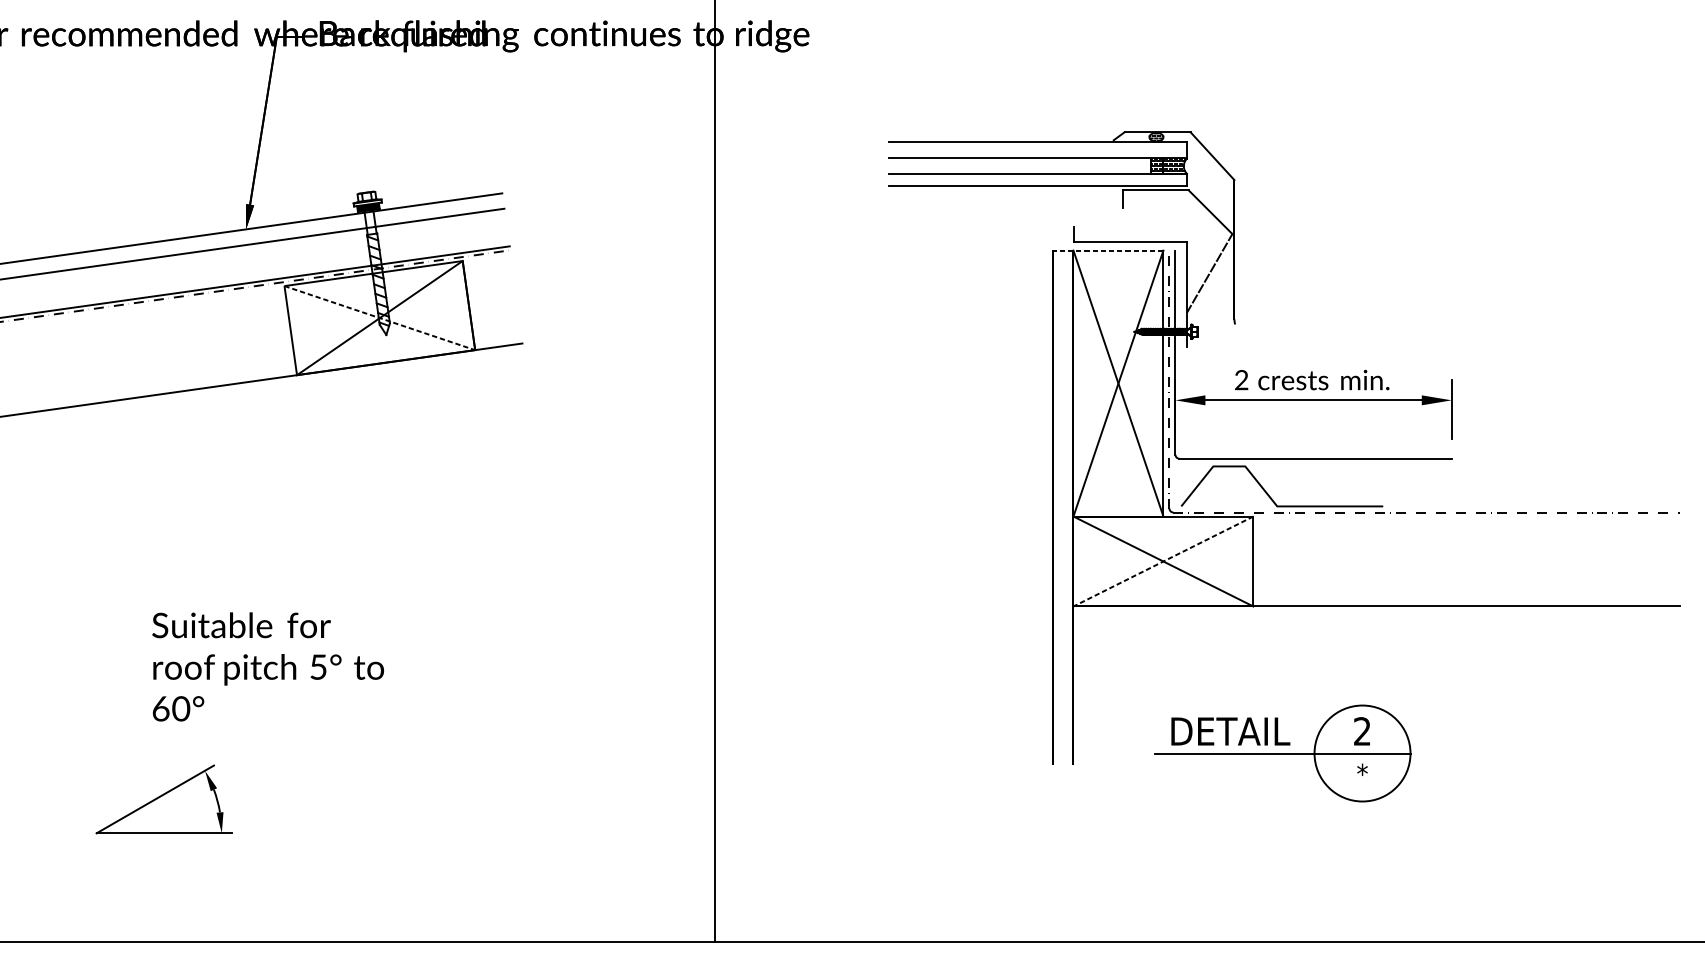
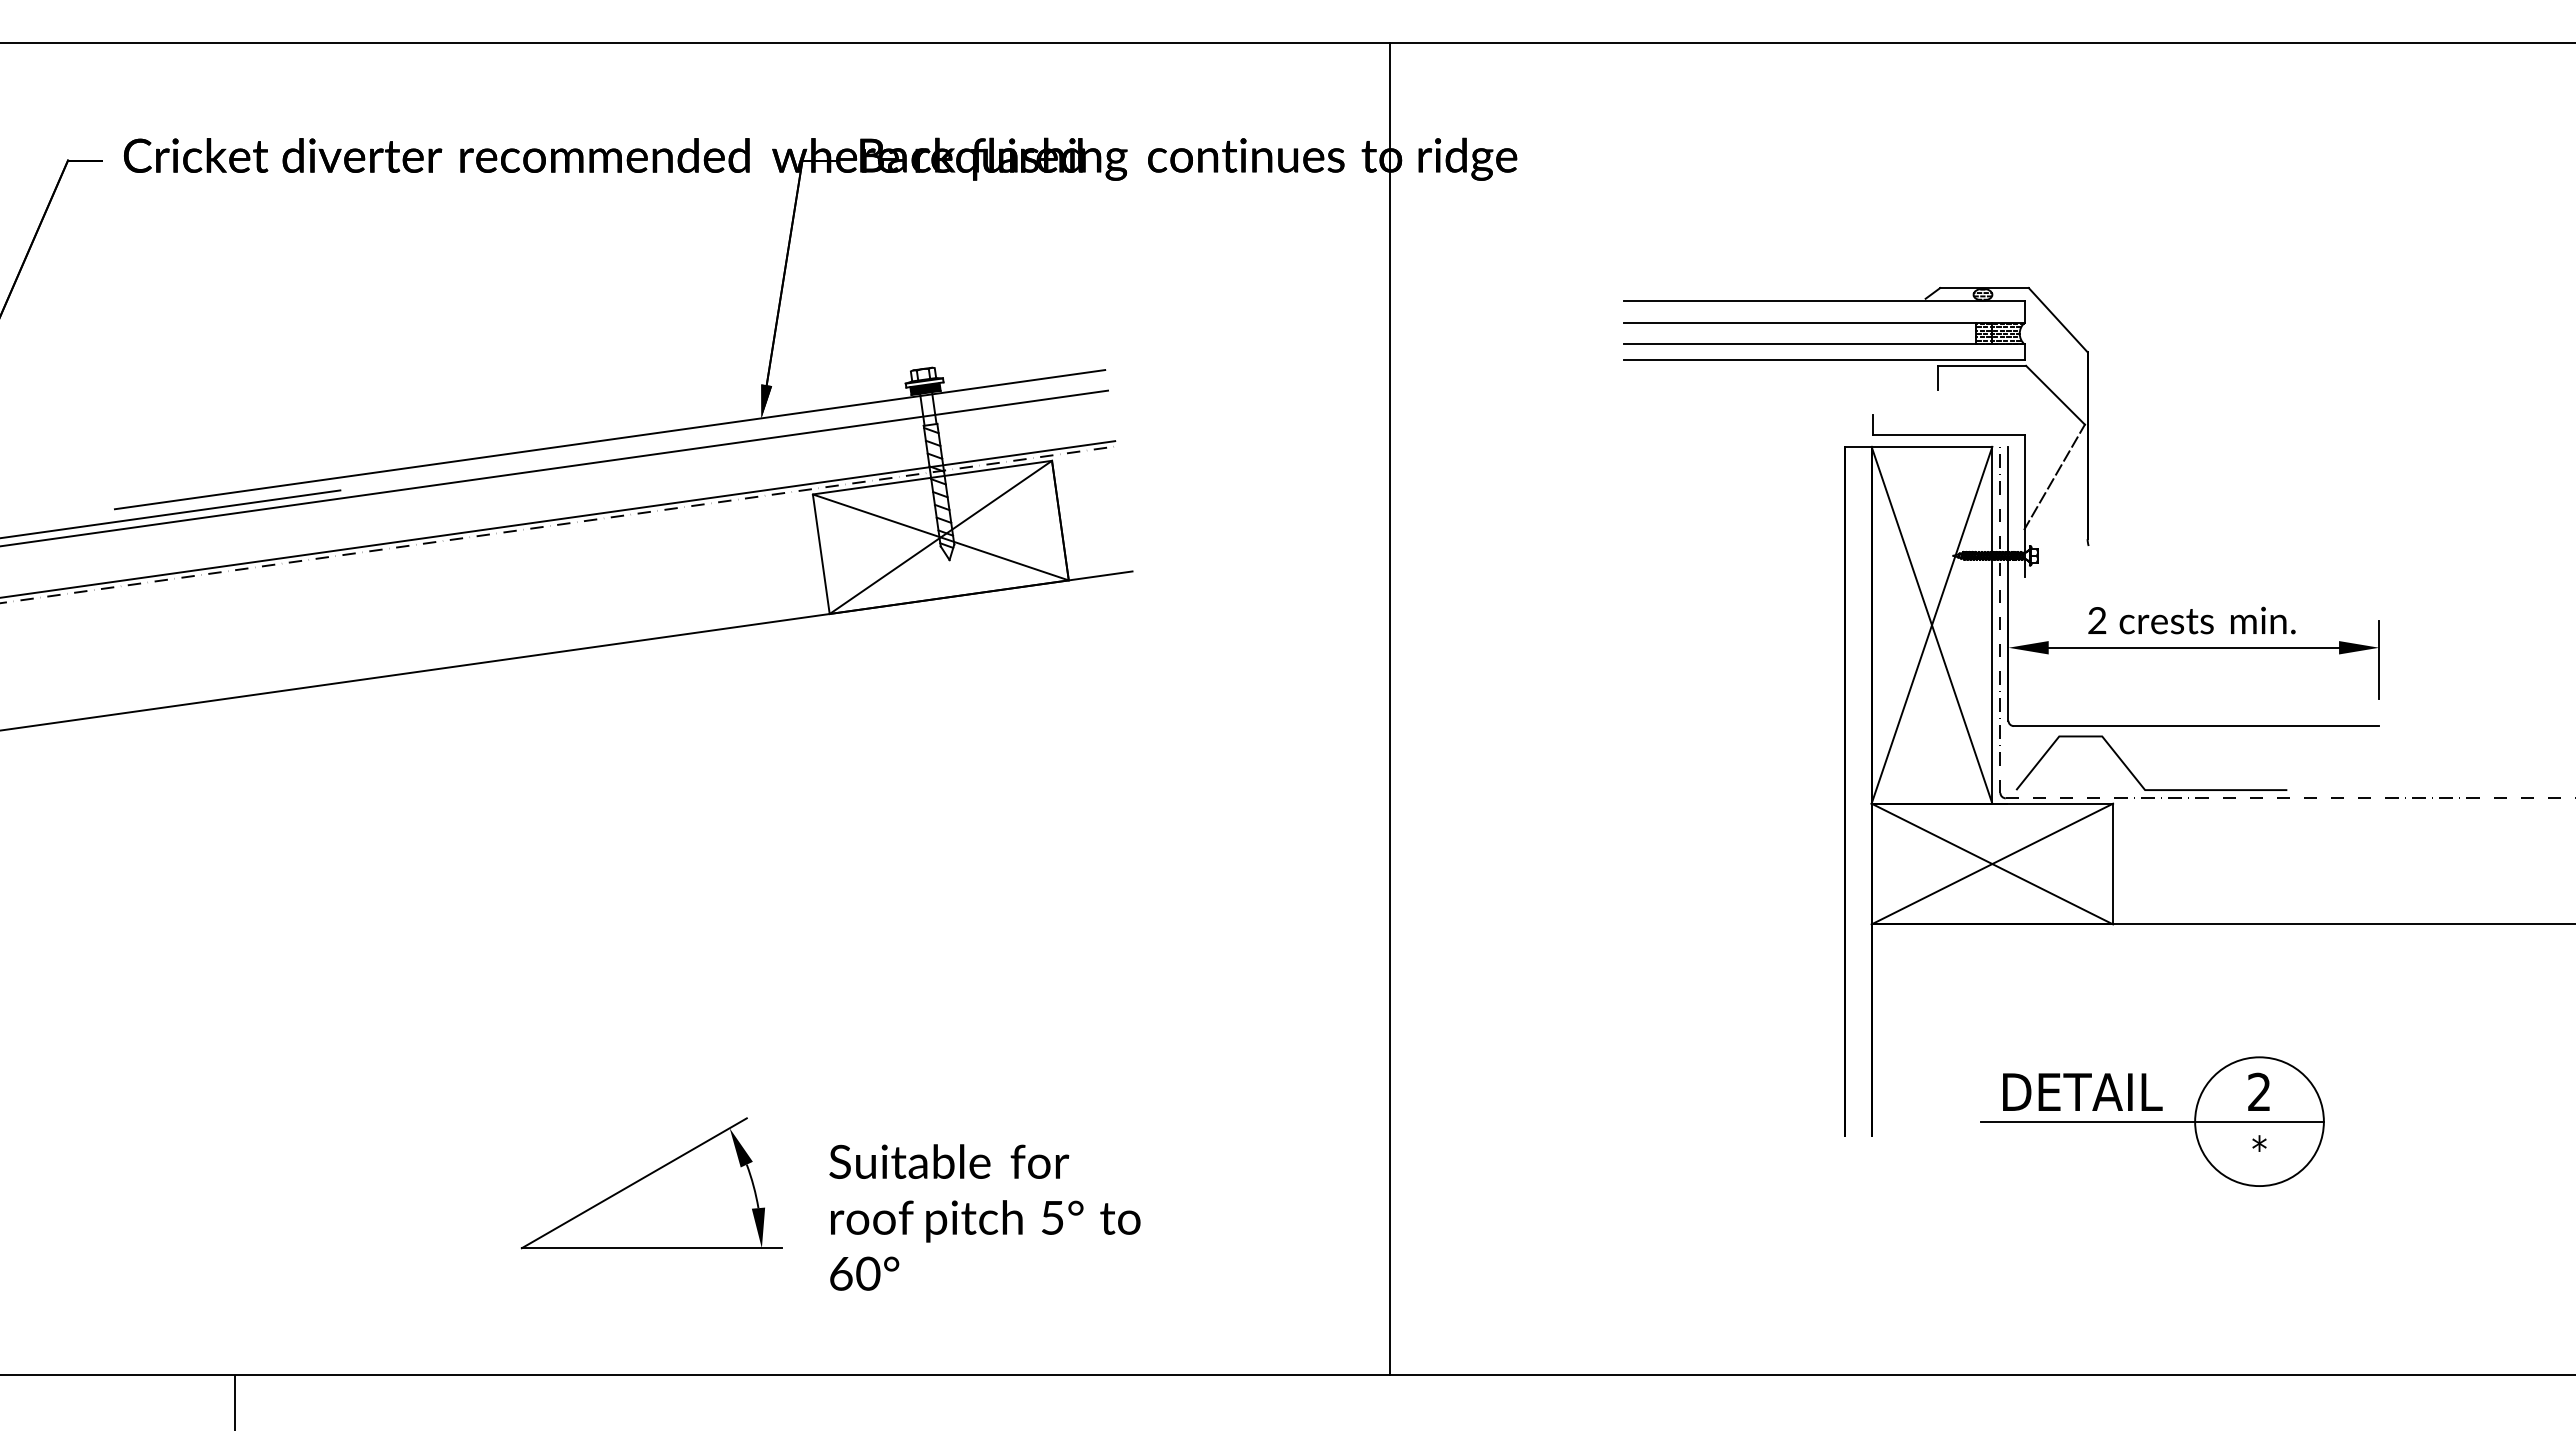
line: (1108, 250) -> (1918, 446), dashed -> solid
line: (379, 318) -> (940, 537), dashed -> solid
line: (1163, 561) -> (1992, 864), dashed -> solid
text: (267, 666) -> (984, 1217), moved
part: (164, 799) -> (651, 1183), size x1.43

